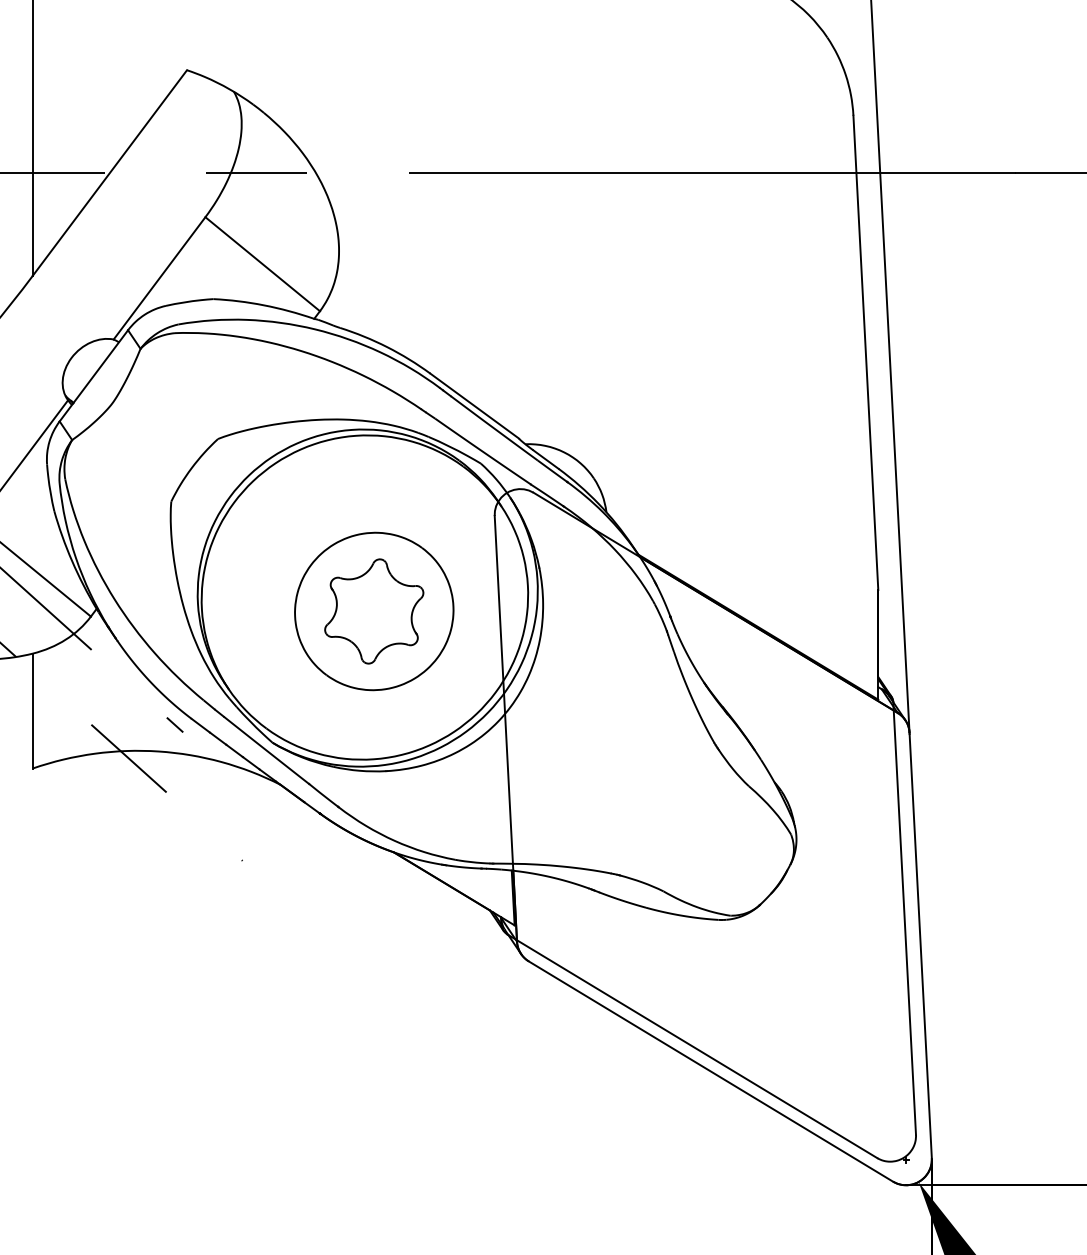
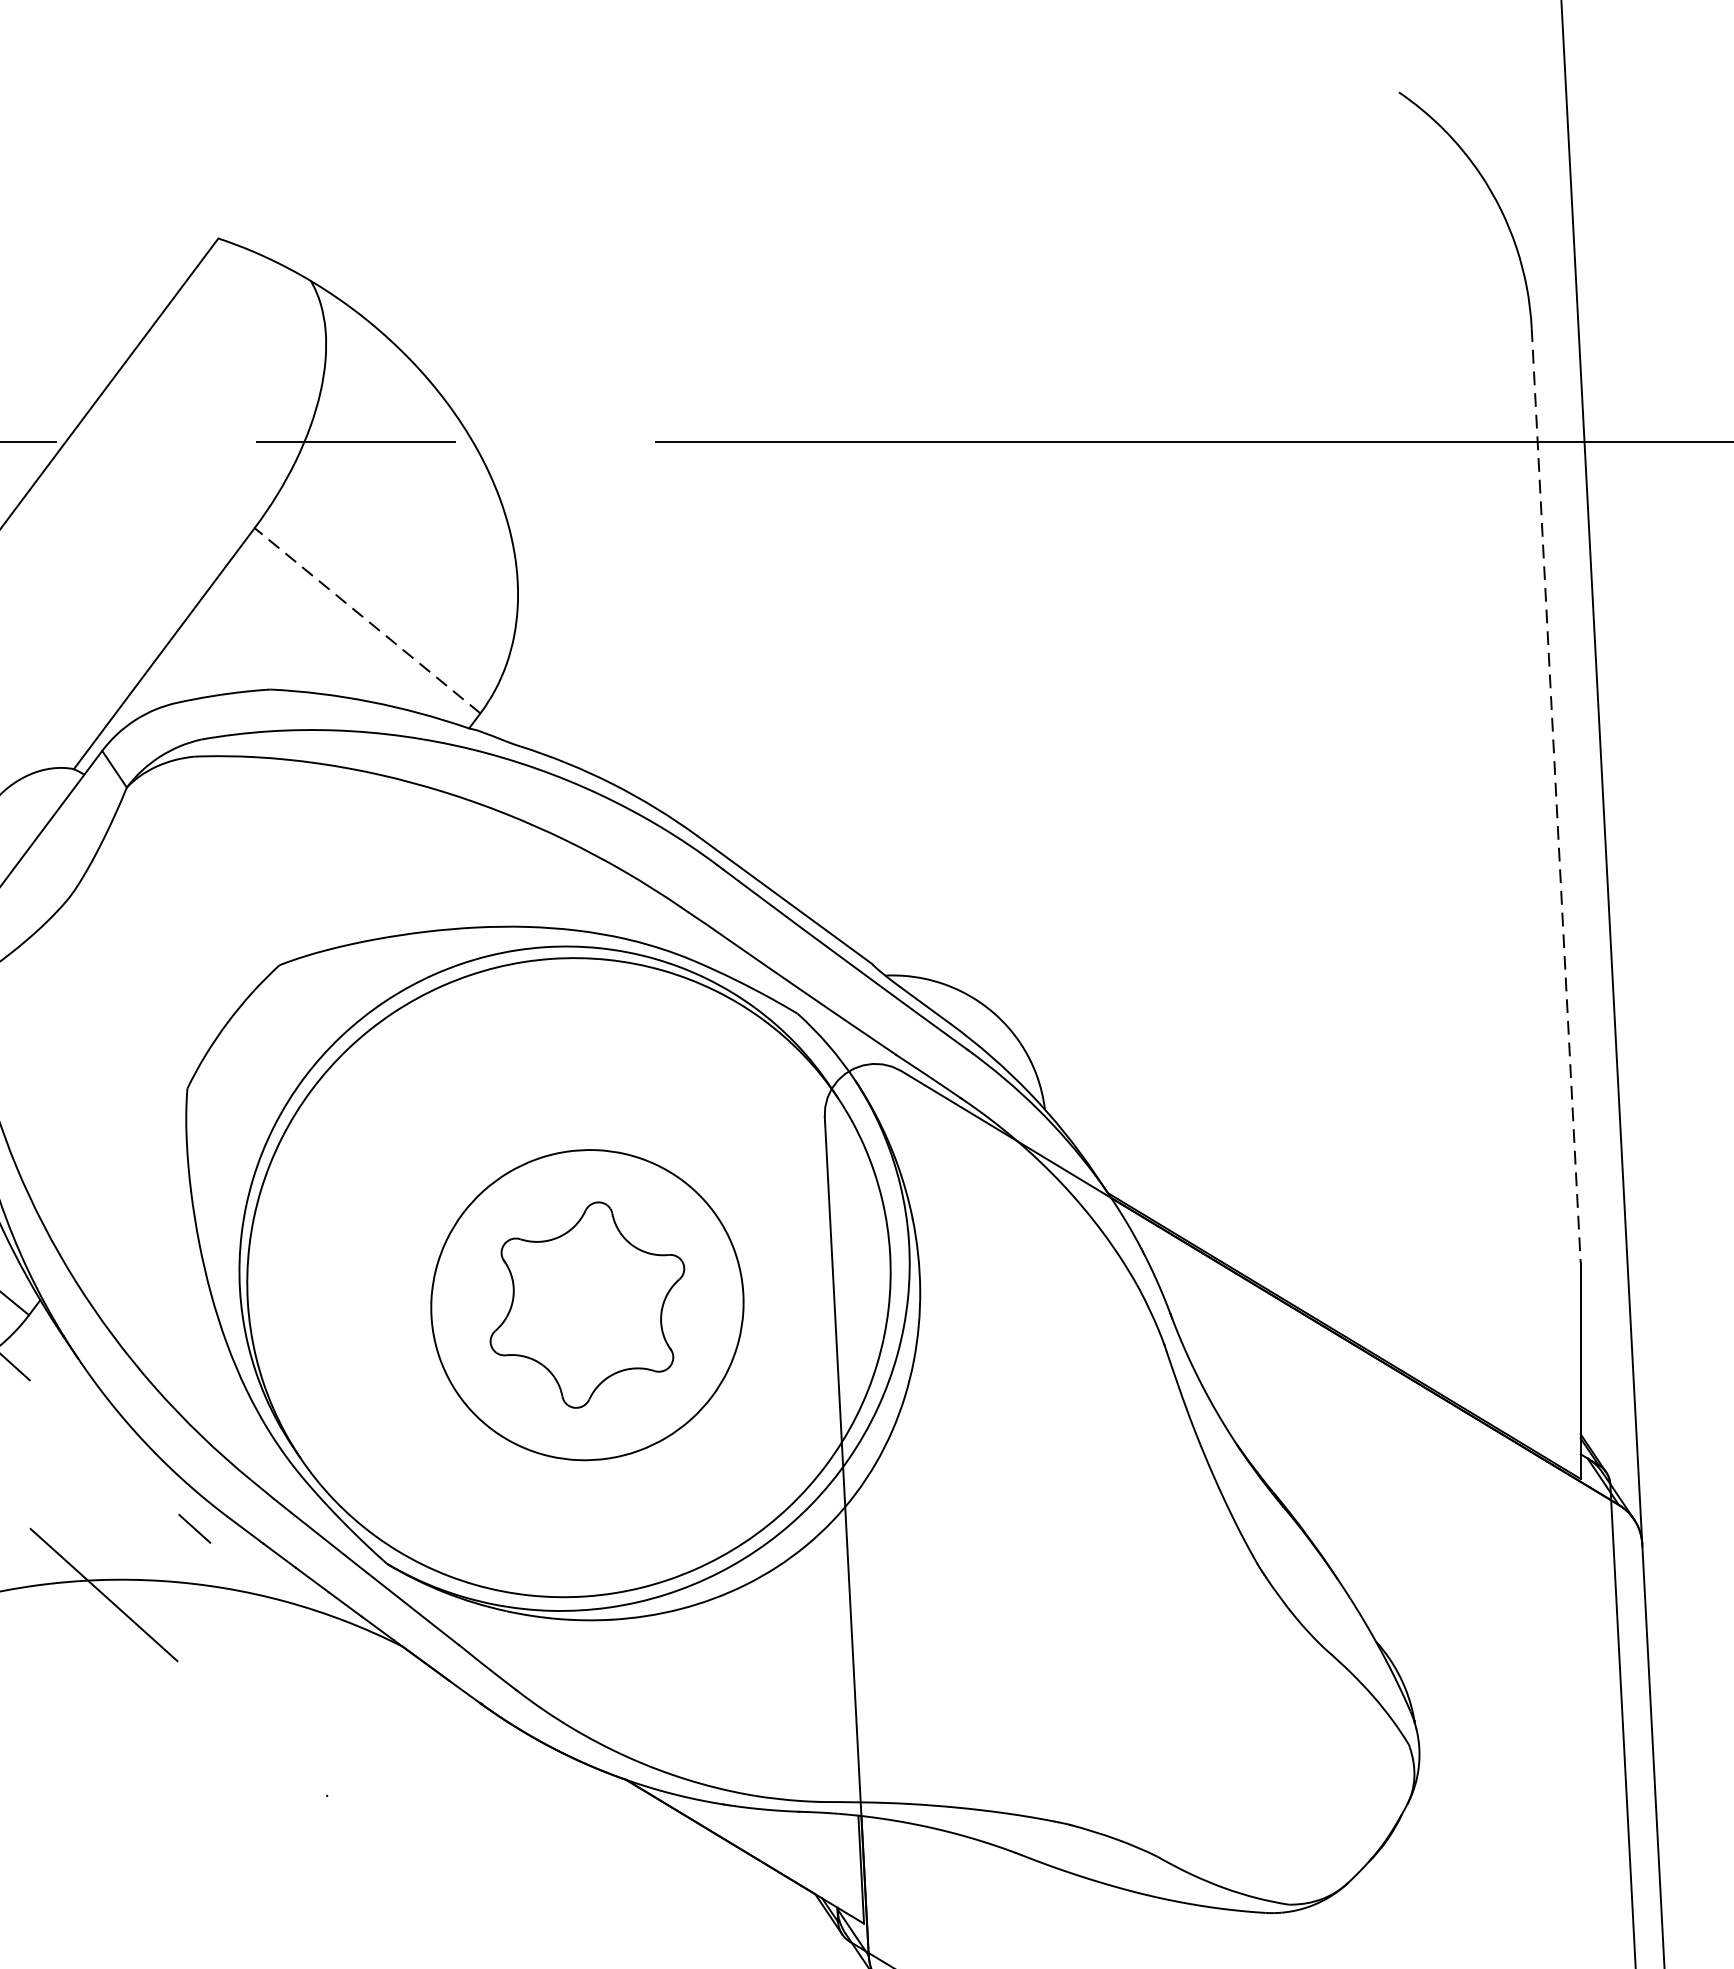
line: (262, 263) -> (367, 619), solid -> dashed
line: (865, 353) -> (1555, 796), solid -> dashed

